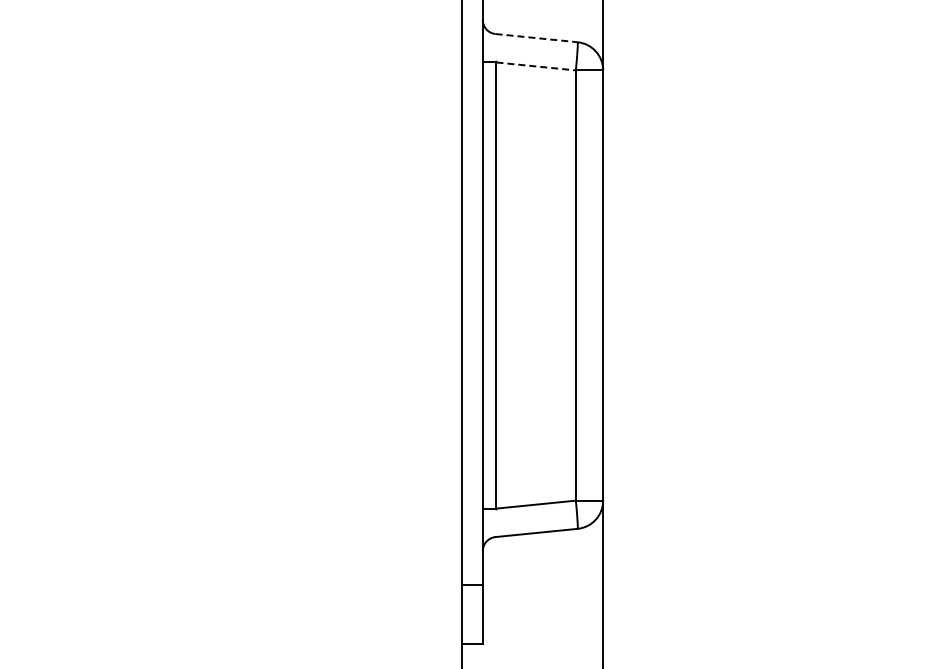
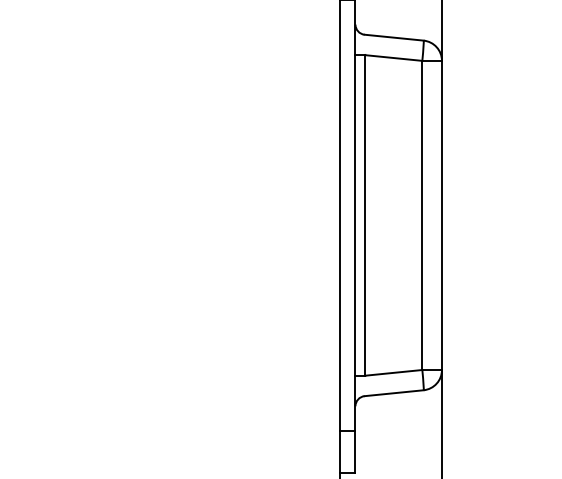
line: (537, 38) -> (394, 37), dashed -> solid
line: (536, 66) -> (394, 58), dashed -> solid

